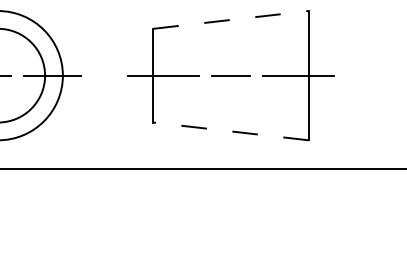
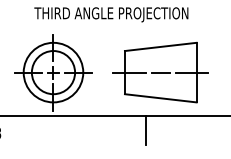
line: (232, 18) -> (161, 46), dashed -> solid
line: (230, 131) -> (160, 98), dashed -> solid
line: (200, 201) -> (146, 130), added

